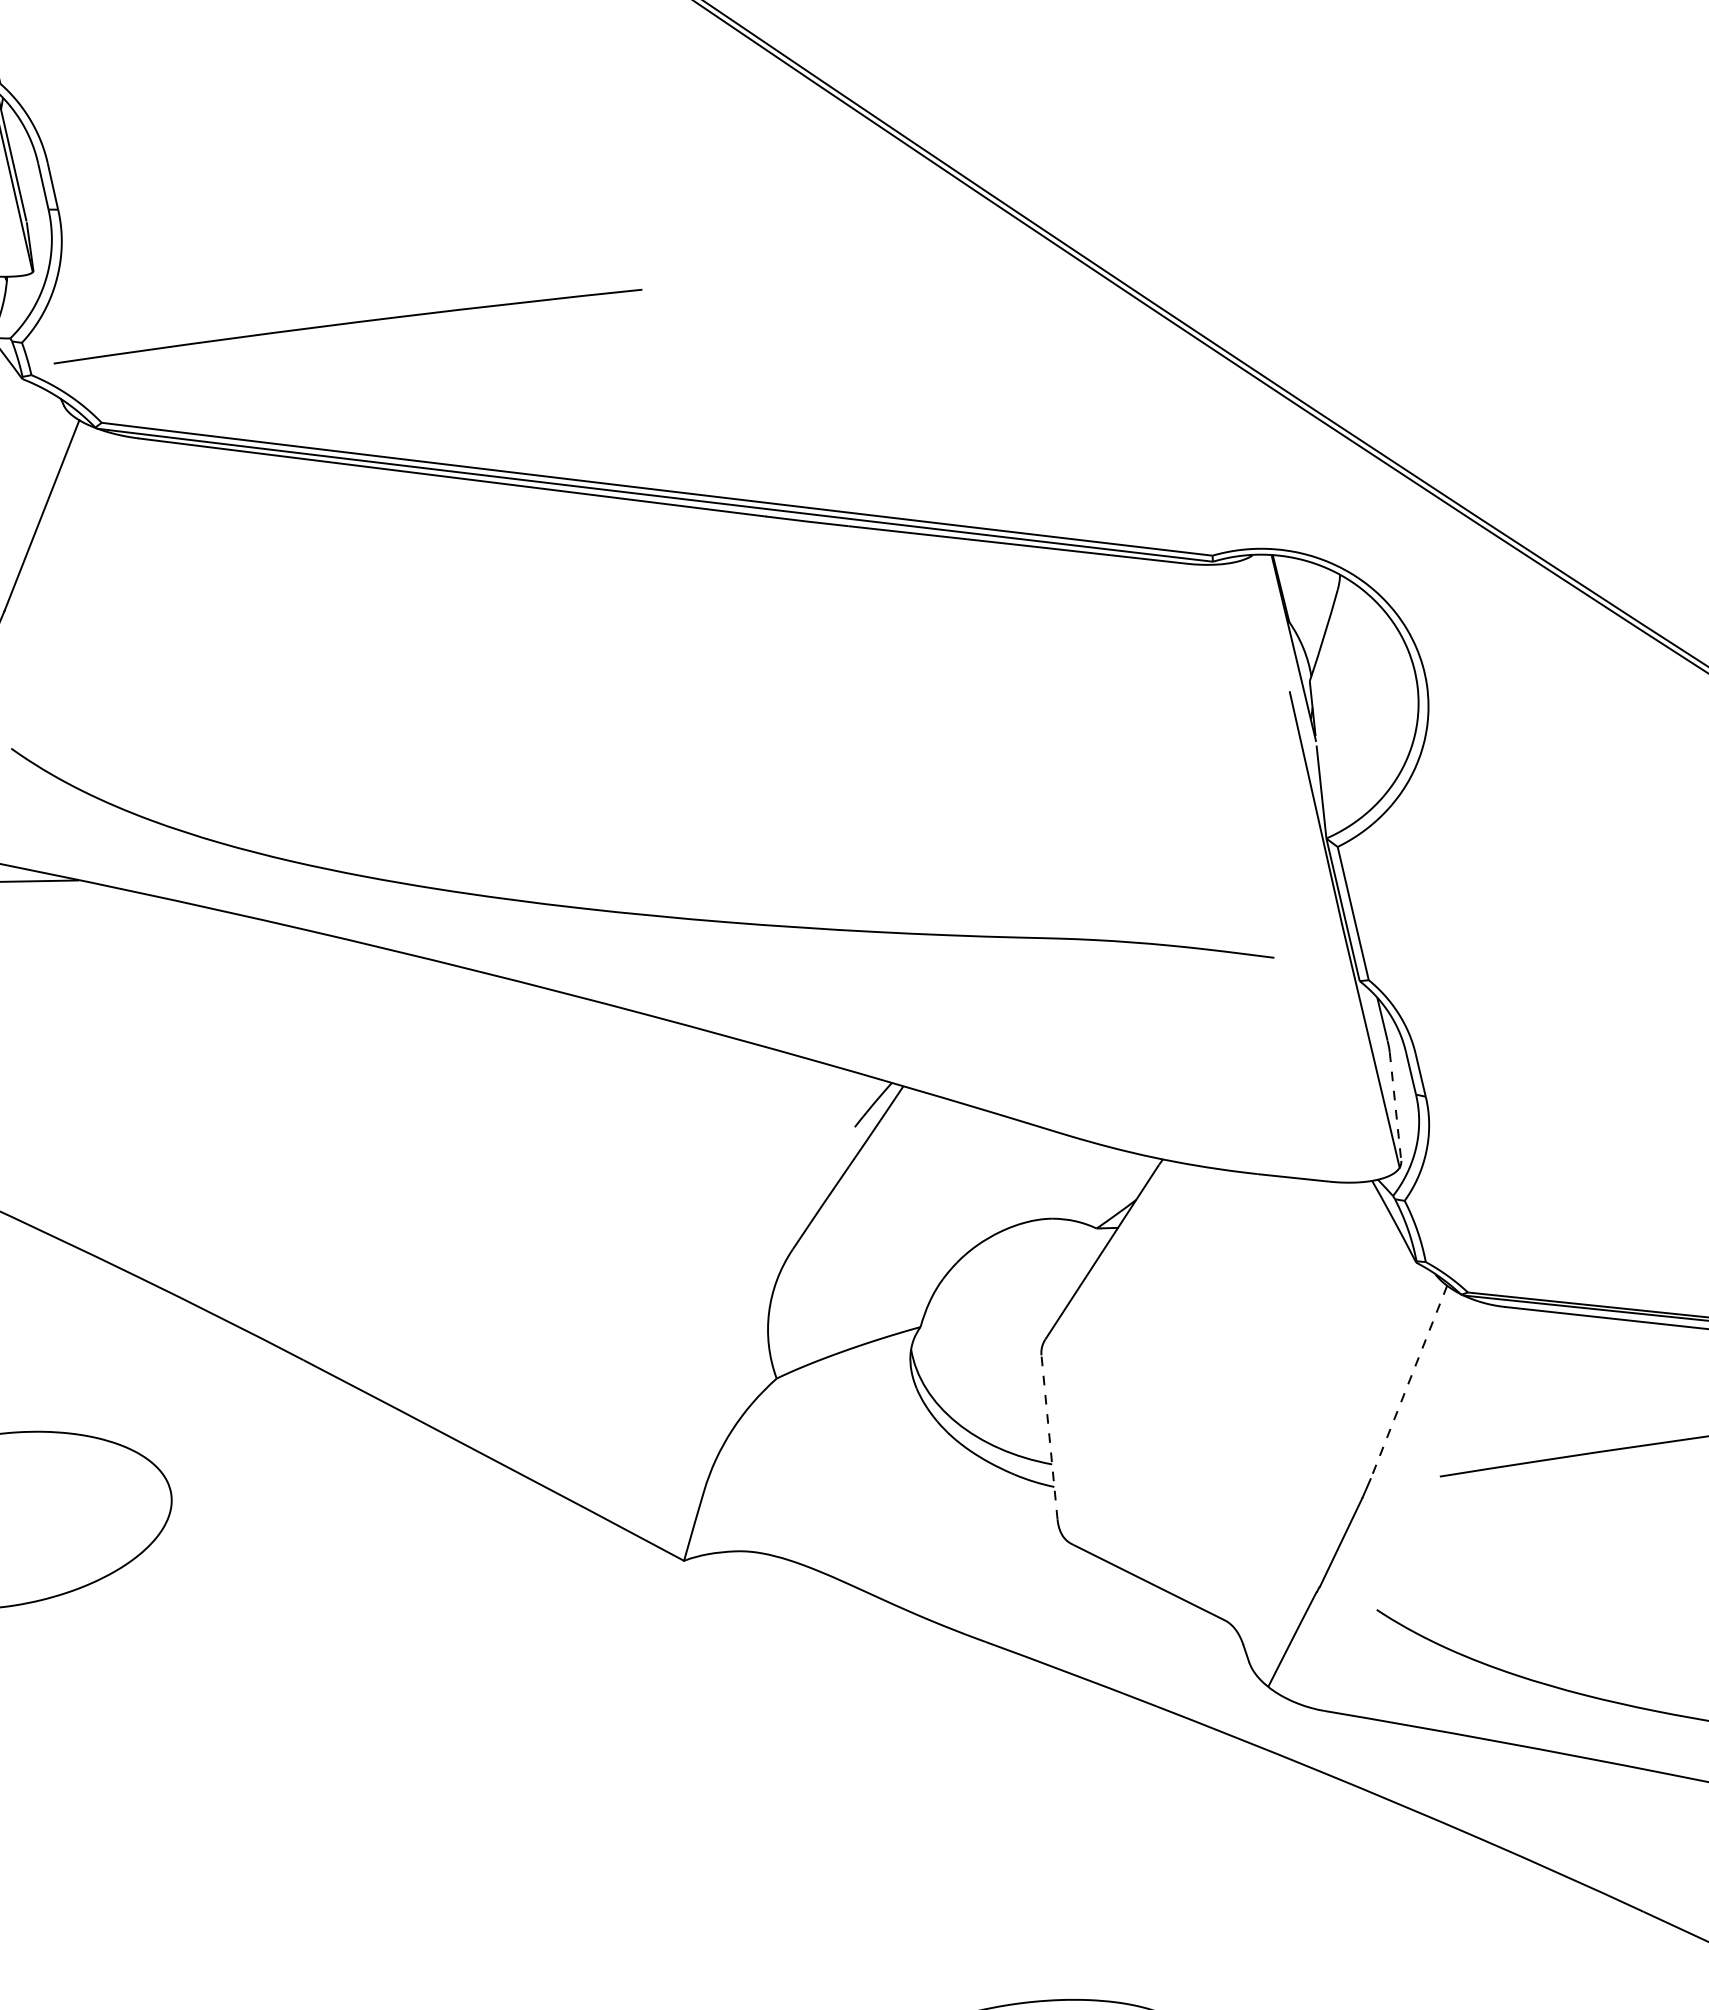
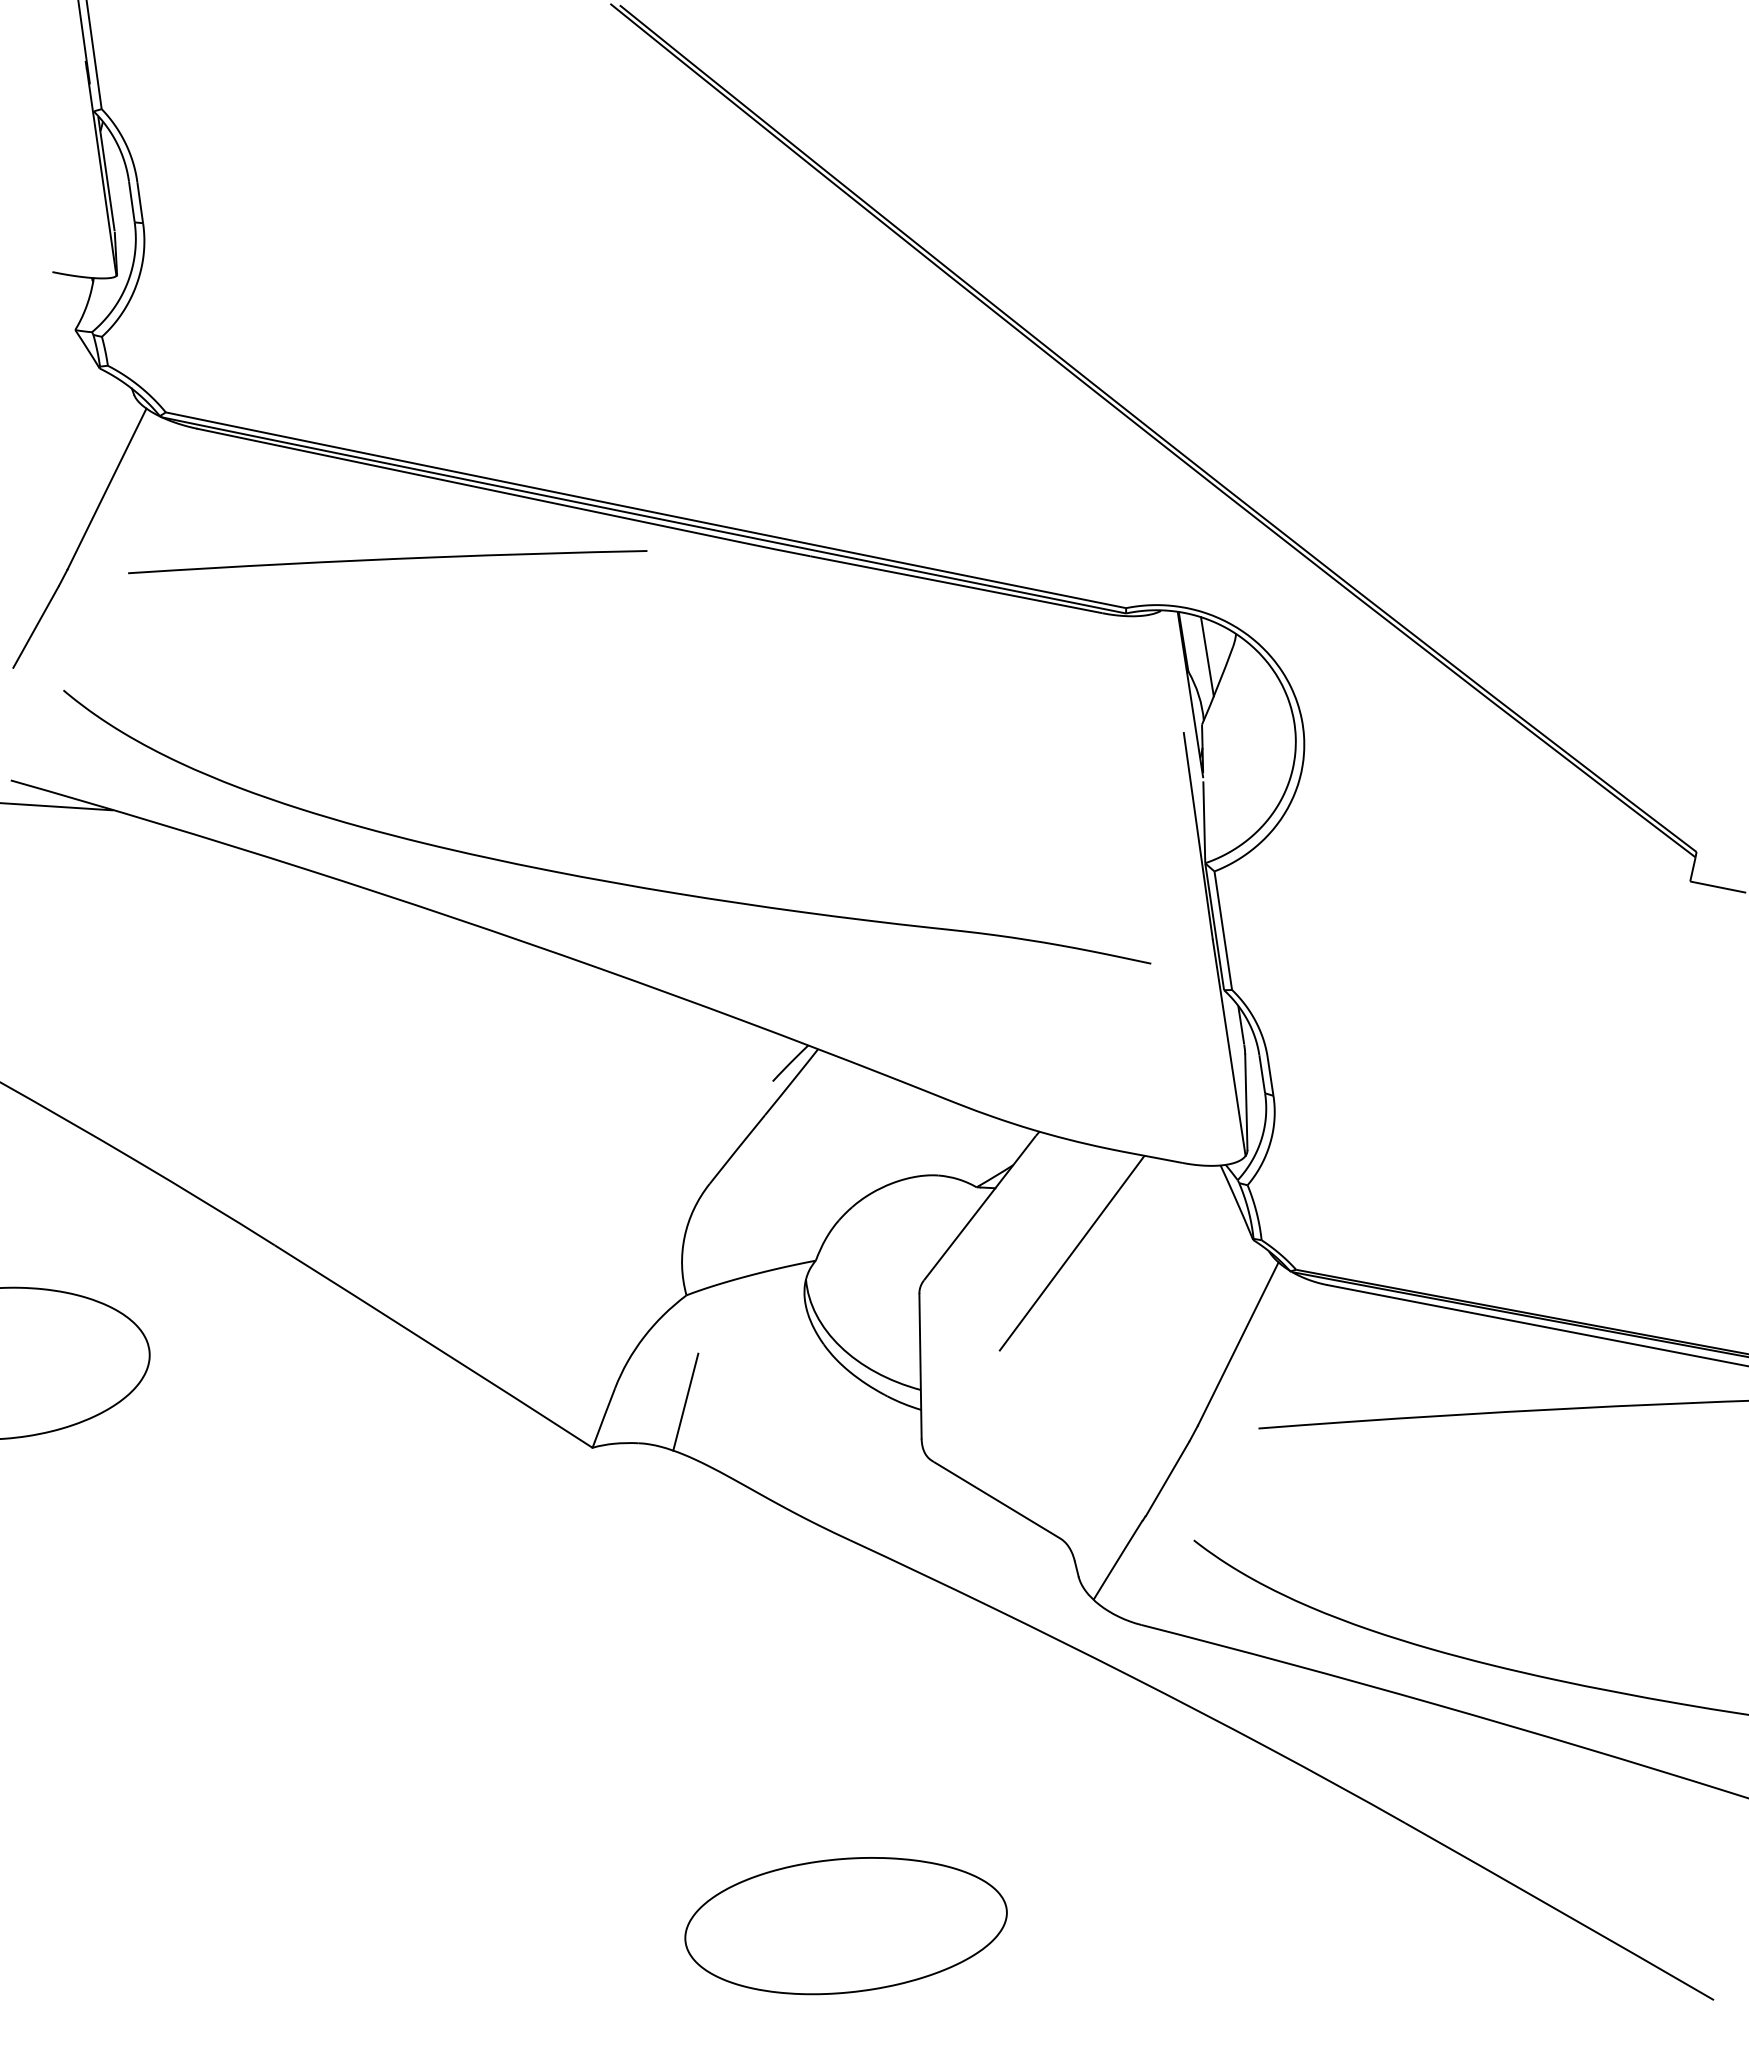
curve: (347, 324) -> (387, 560), moved
line: (1309, 603) -> (1207, 656), added
line: (1395, 1106) -> (1246, 1102), dashed -> solid
line: (1210, 1294) -> (1071, 1253), added
line: (1409, 1382) -> (1238, 1344), dashed -> solid
line: (1049, 1436) -> (920, 1365), dashed -> solid
line: (785, 1499) -> (685, 1401), added

